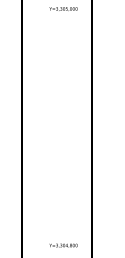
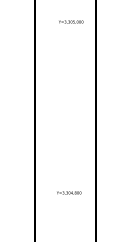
text: (64, 245) -> (69, 192), moved

